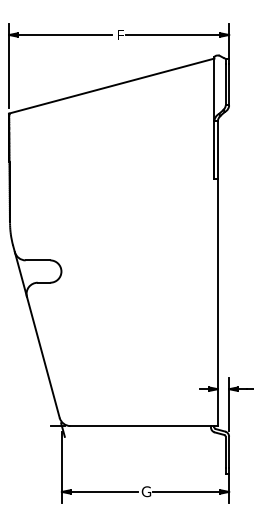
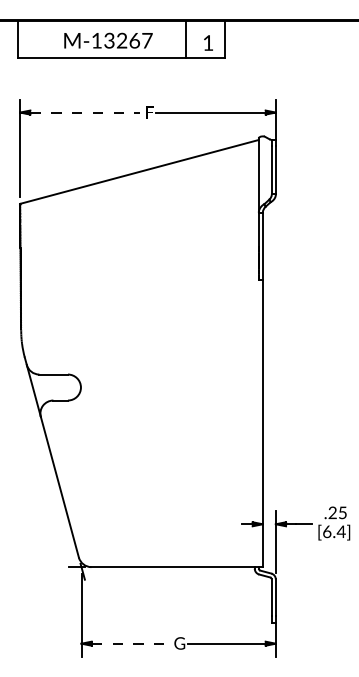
line: (65, 34) -> (85, 112), solid -> dashed
line: (104, 491) -> (130, 643), solid -> dashed

